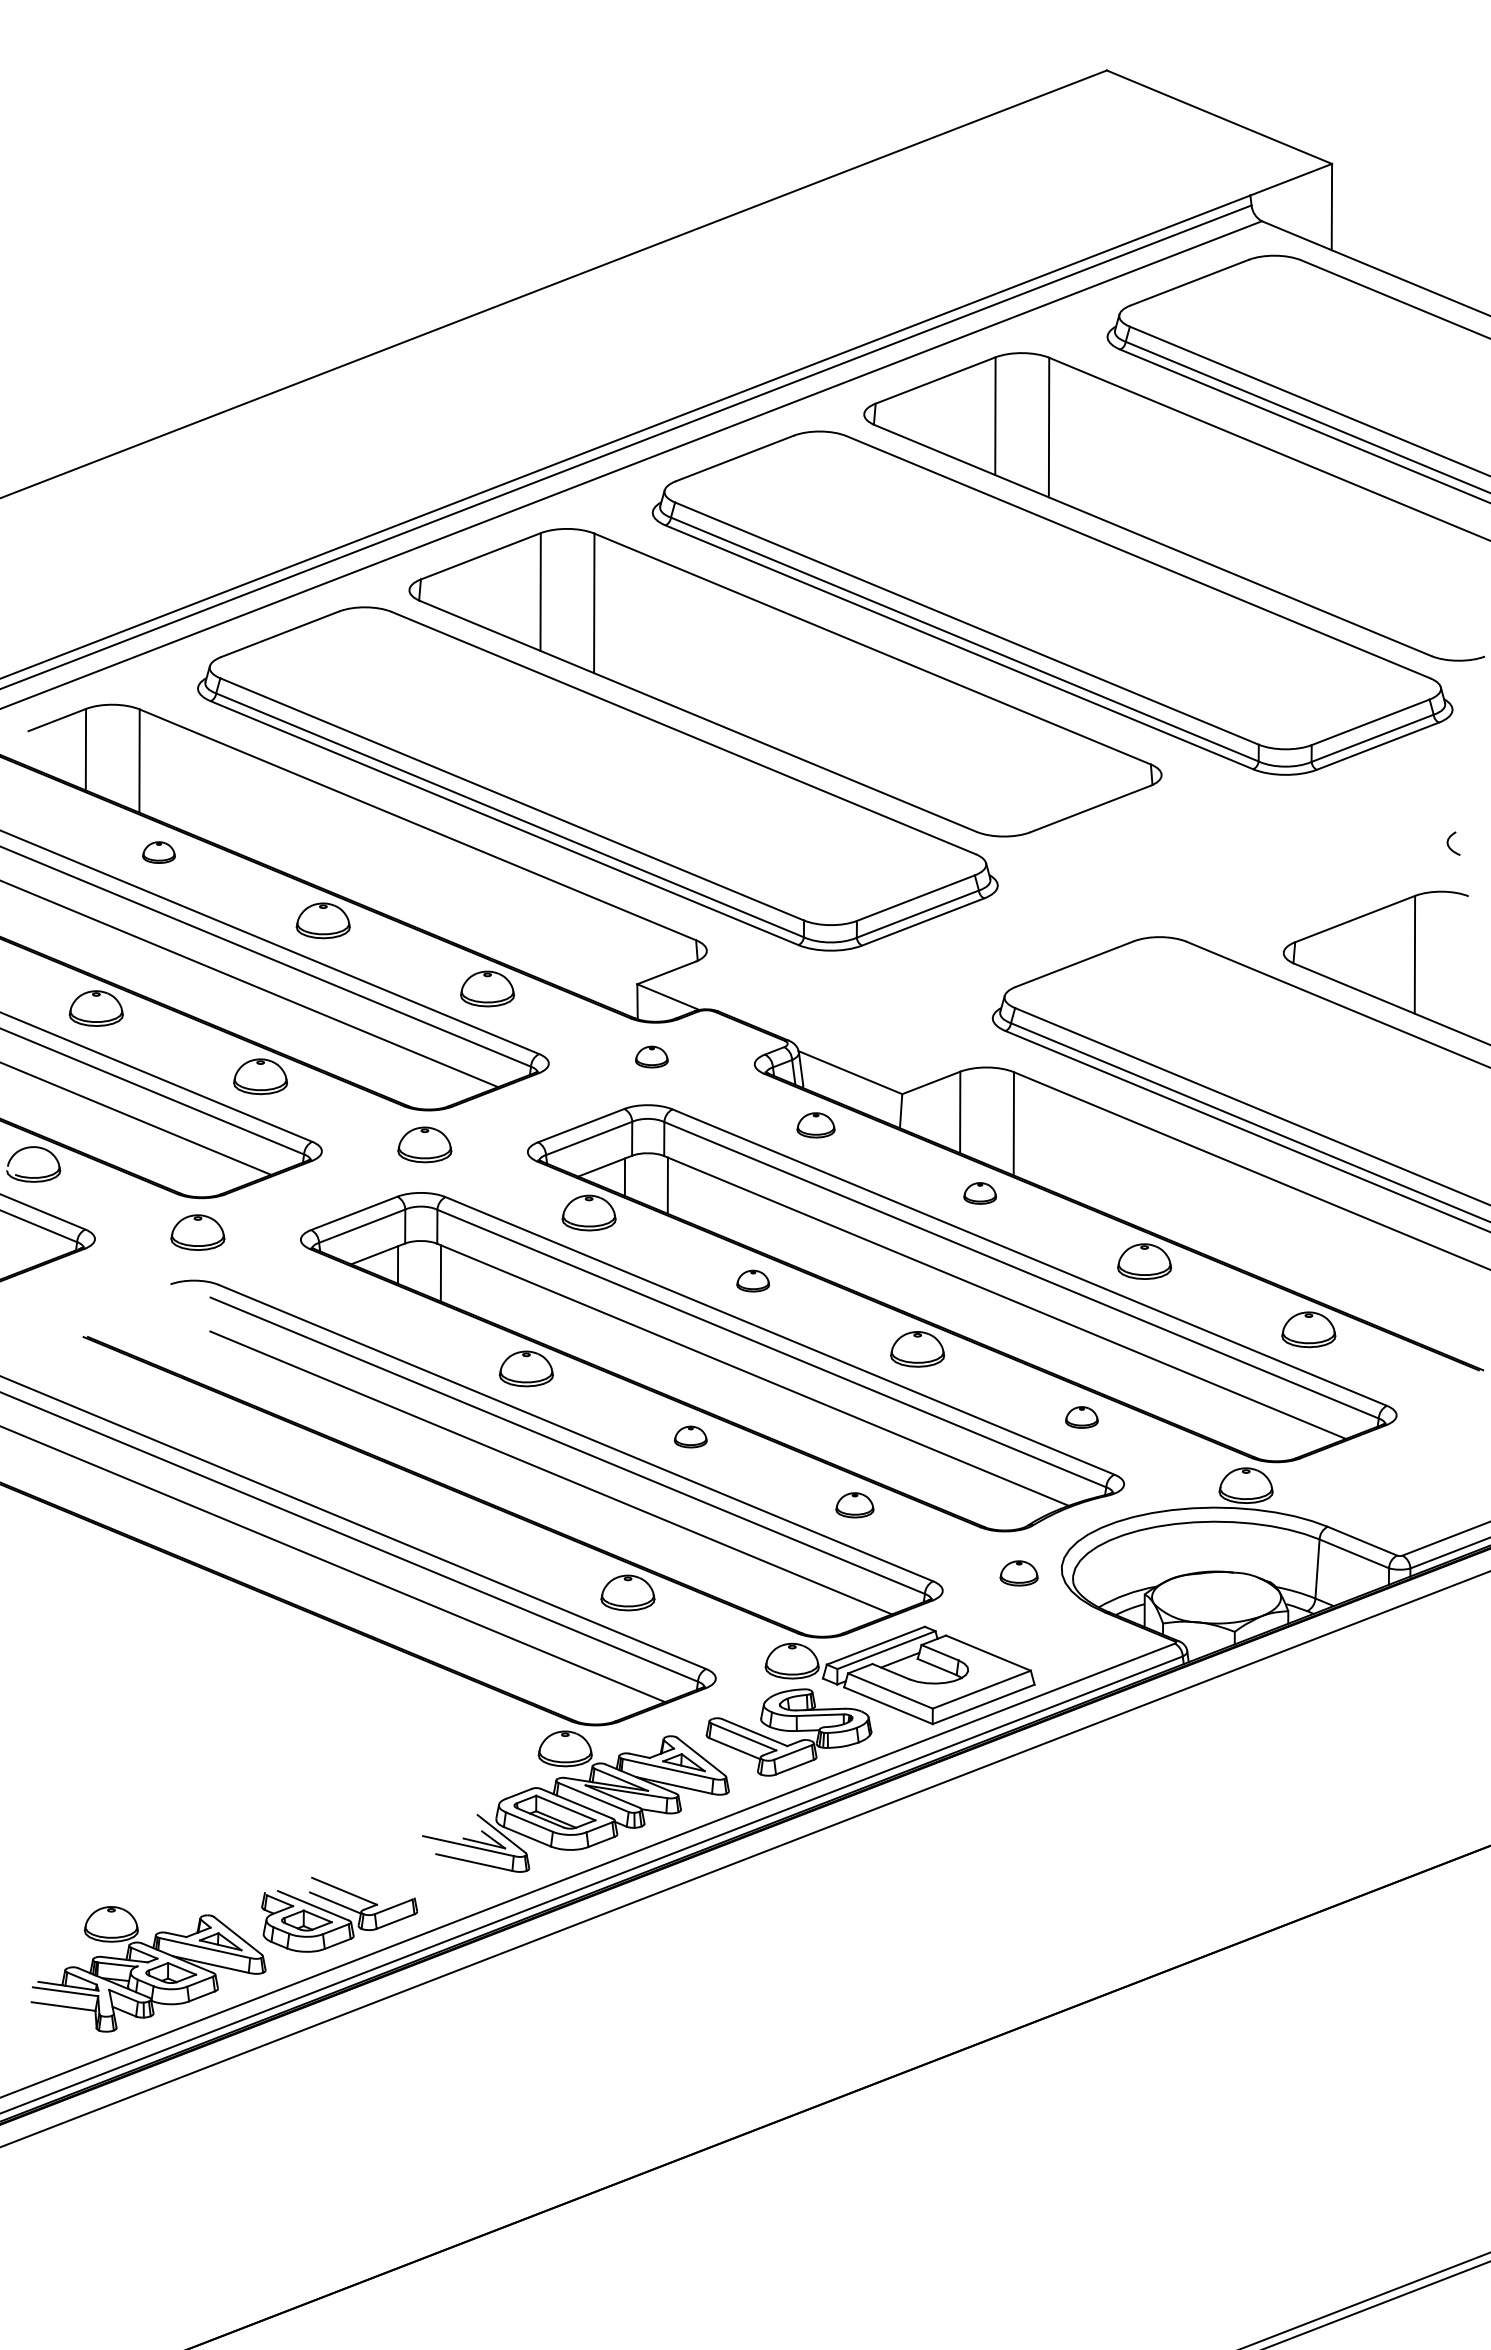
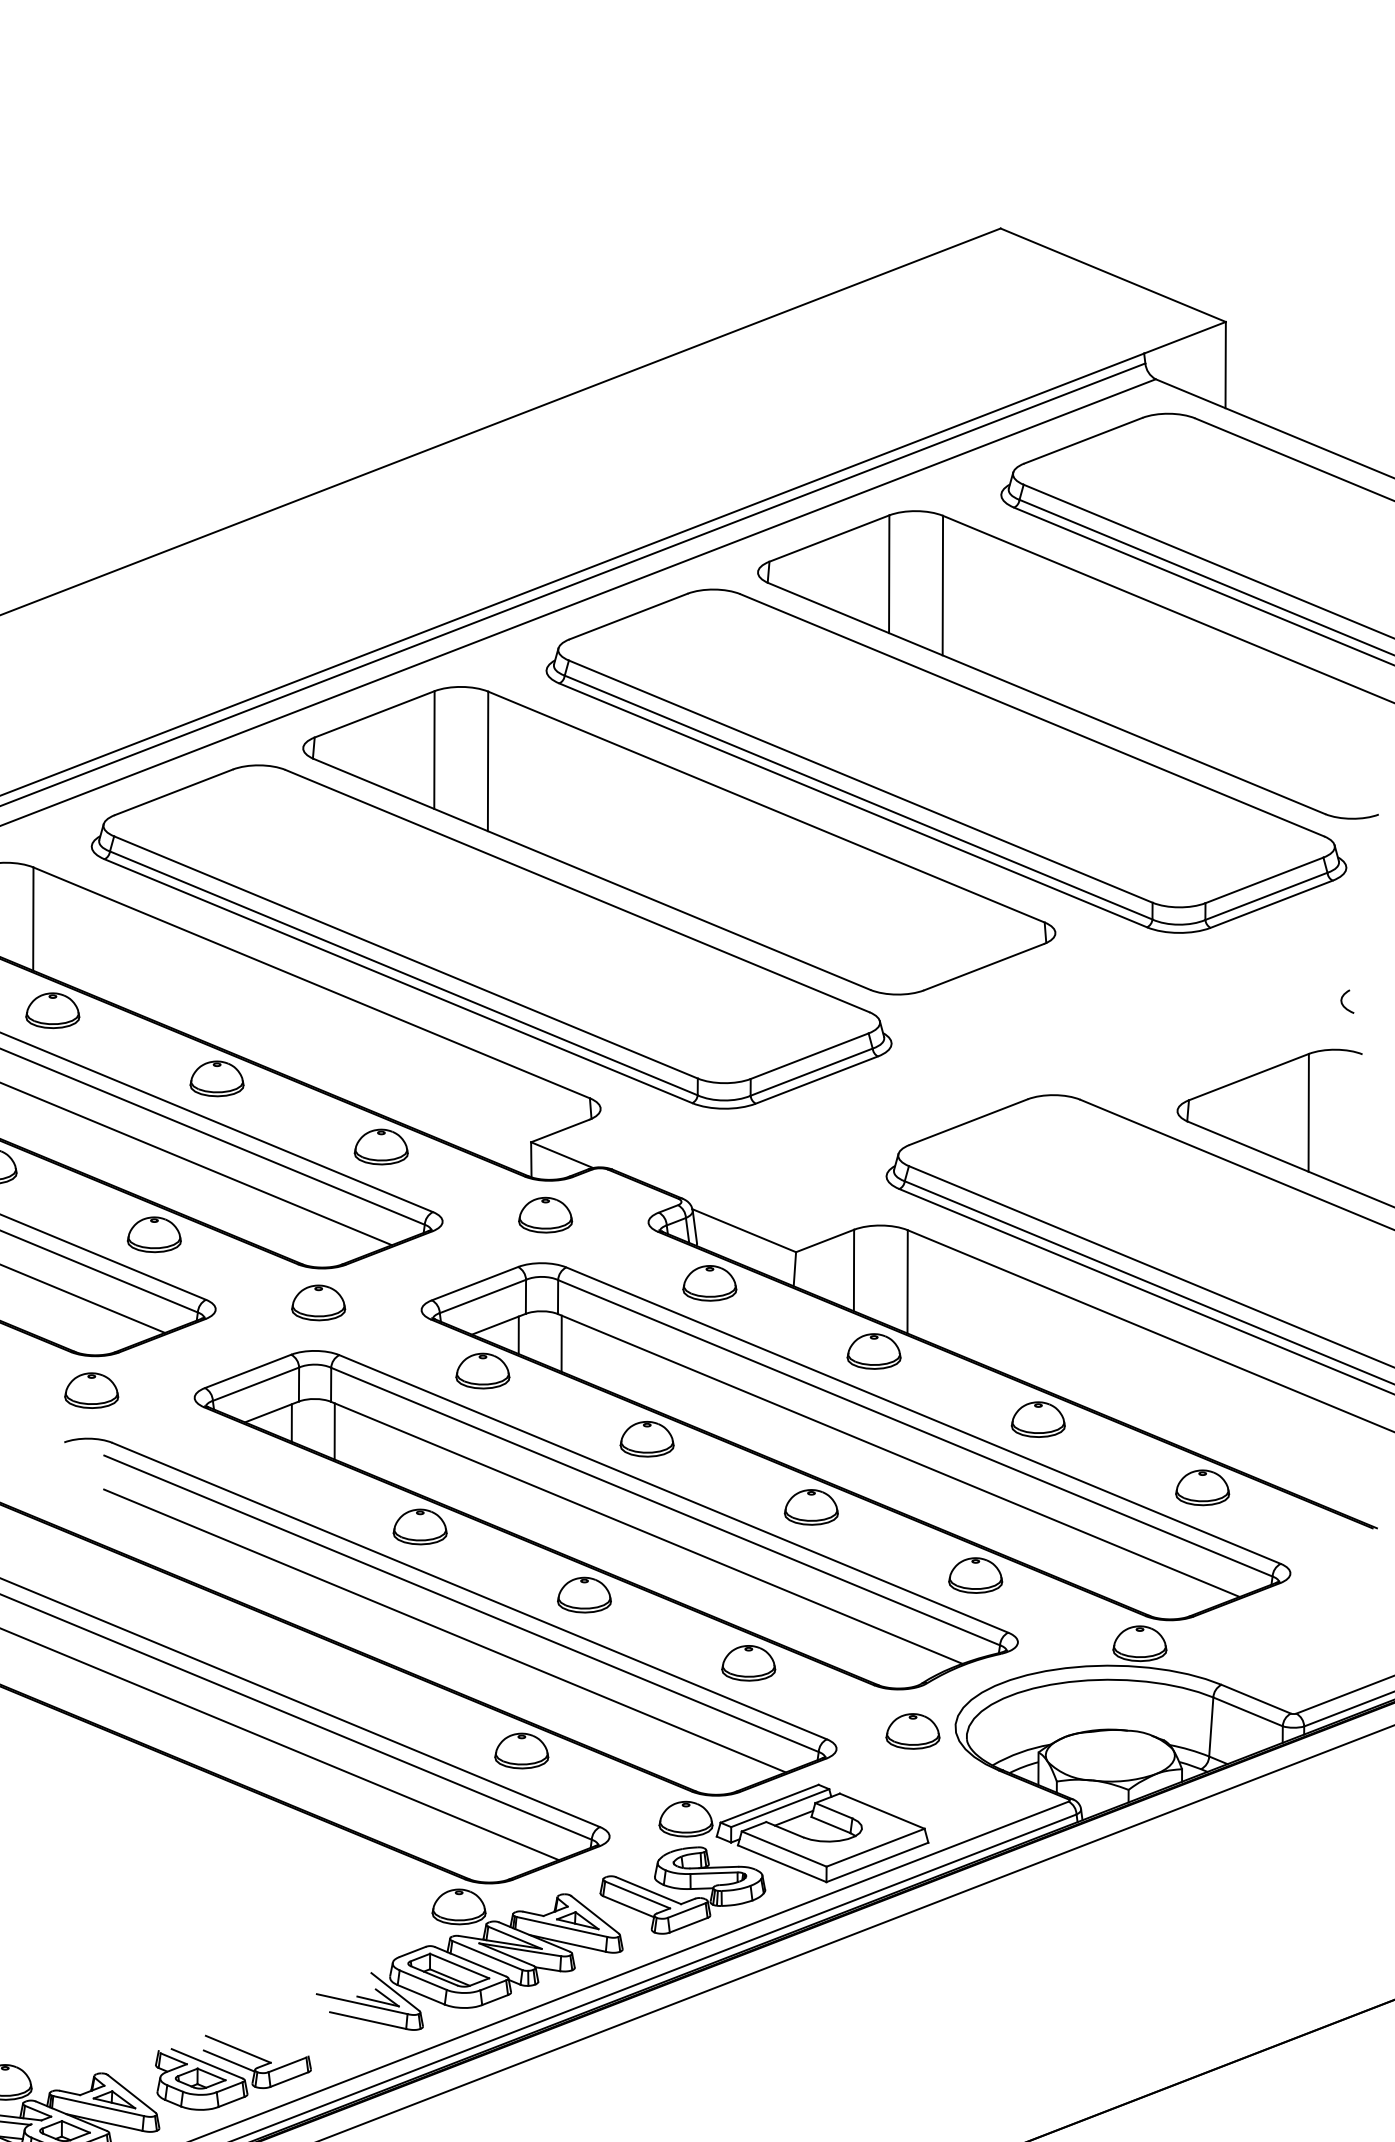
part: (158, 852) -> (52, 1010), size x1.67
part: (651, 1056) -> (545, 1214), size x1.67
part: (815, 1125) -> (709, 1283), size x1.43
part: (979, 1193) -> (873, 1351), size x1.67
part: (752, 1280) -> (646, 1438), size x1.67
part: (1081, 1417) -> (975, 1575), size x1.67
part: (690, 1436) -> (584, 1594), size x1.67
part: (854, 1505) -> (748, 1663), size x1.43
part: (1018, 1573) -> (912, 1731), size x1.43

